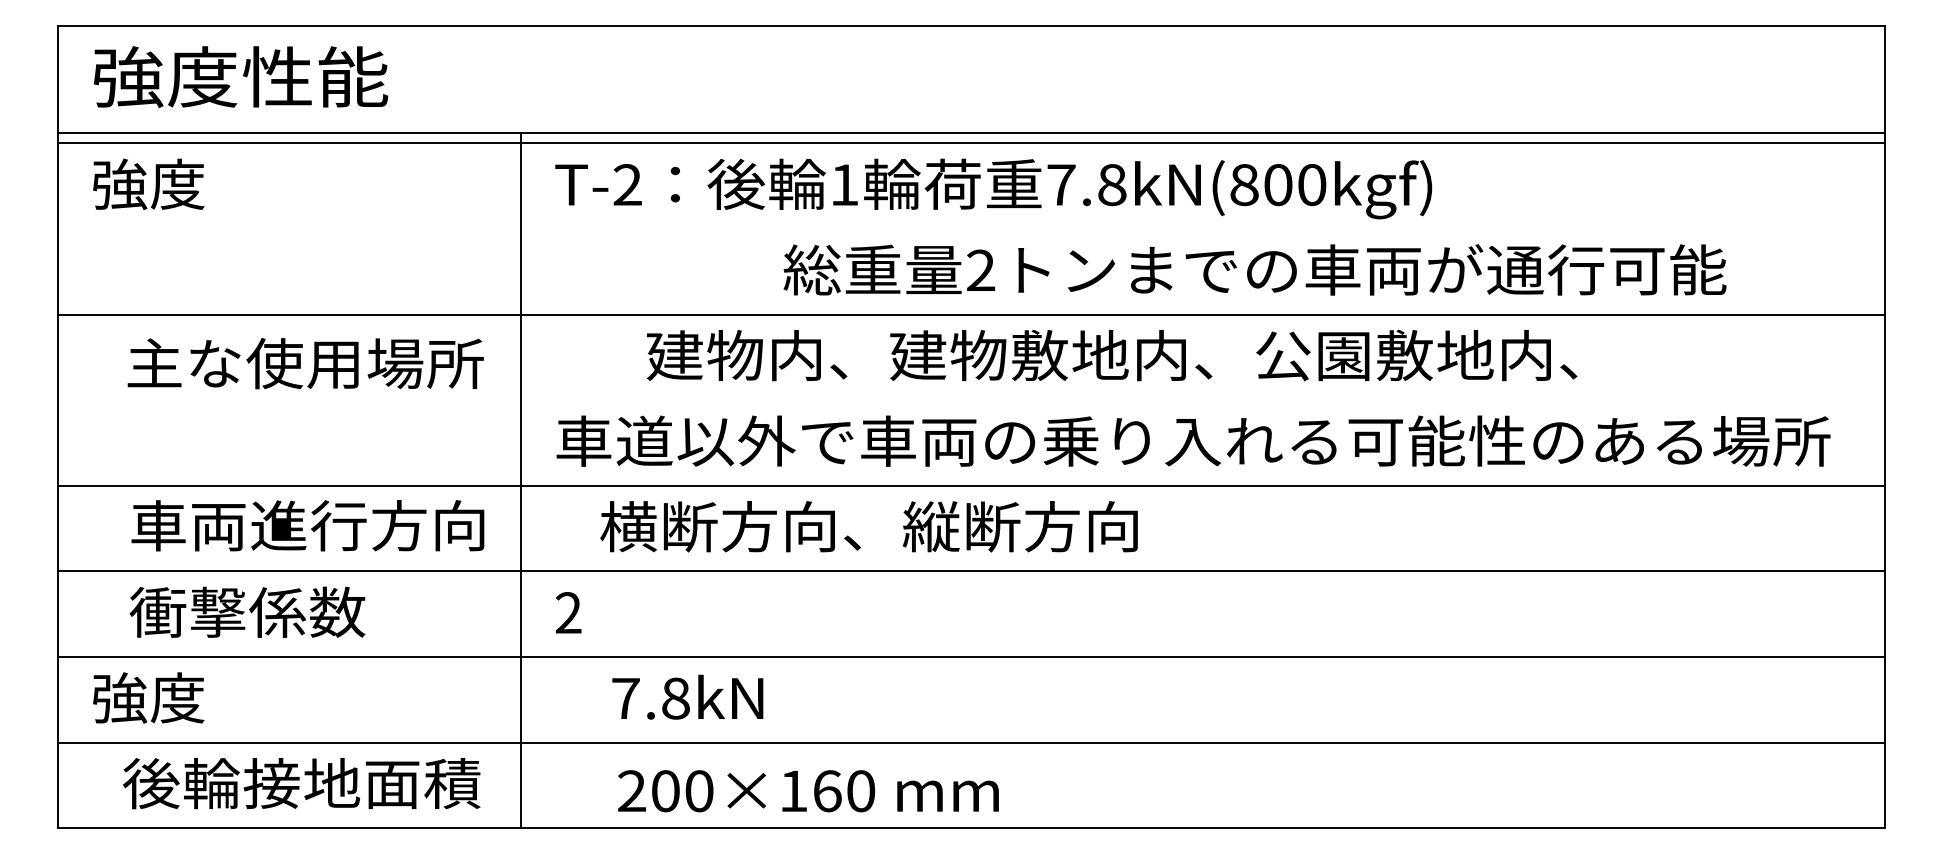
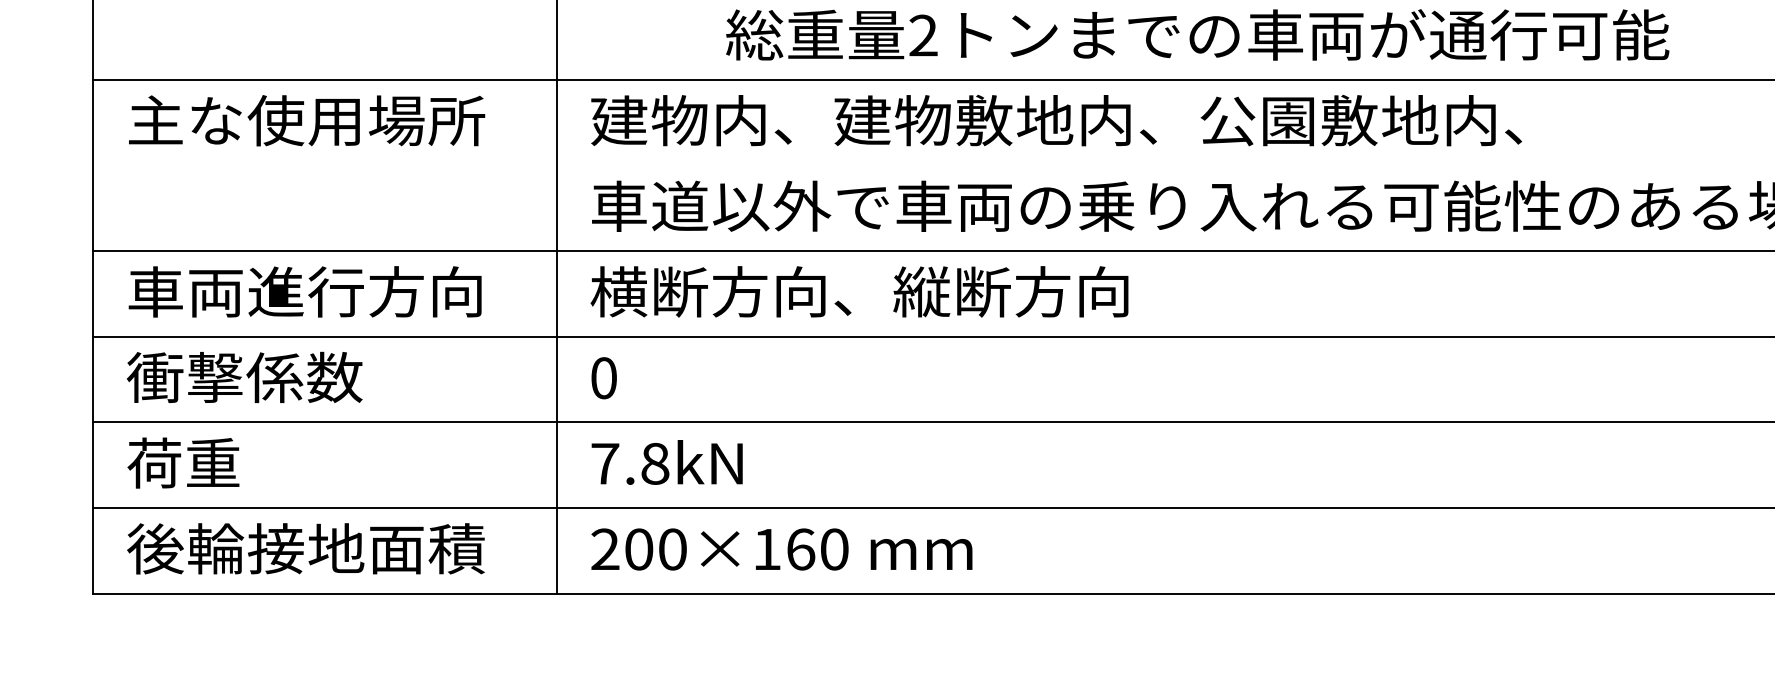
text: (1254, 269) -> (1197, 34), moved
text: (1111, 355) -> (1056, 120), moved
text: (305, 363) -> (306, 120), moved
text: (307, 525) -> (304, 291), moved
text: (868, 526) -> (858, 291), moved
text: (247, 611) -> (244, 376), moved
text: (568, 613) -> (603, 378), 2 -> 0
text: (687, 696) -> (666, 461), moved
text: (148, 697) -> (183, 462), 強度 -> 荷重
text: (301, 783) -> (305, 548), moved
text: (808, 791) -> (781, 549), moved

